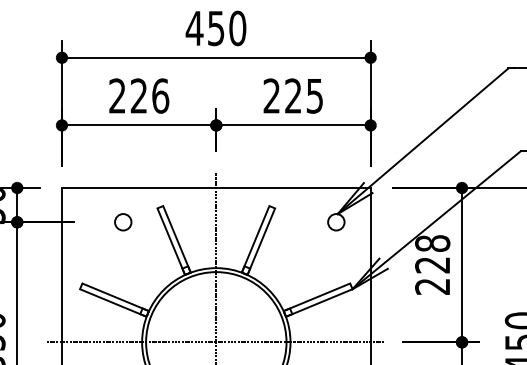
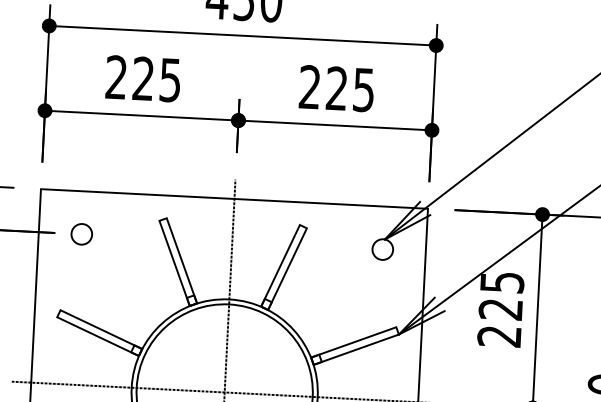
text: (160, 95) -> (170, 79), 226 -> 225
circle: (123, 222) -> (82, 234), moved
text: (432, 243) -> (501, 282), 228 -> 225

